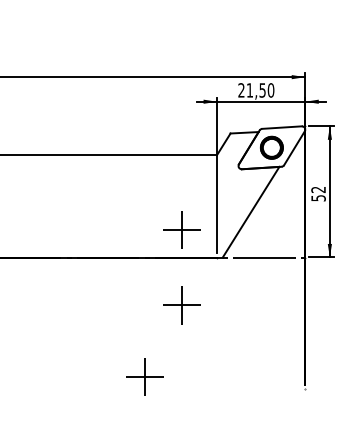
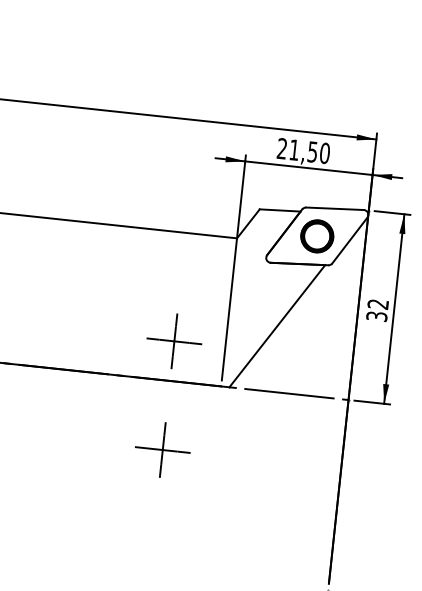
text: (317, 198) -> (375, 316), 52 -> 32
part: (144, 376) -> (97, 547), removed

